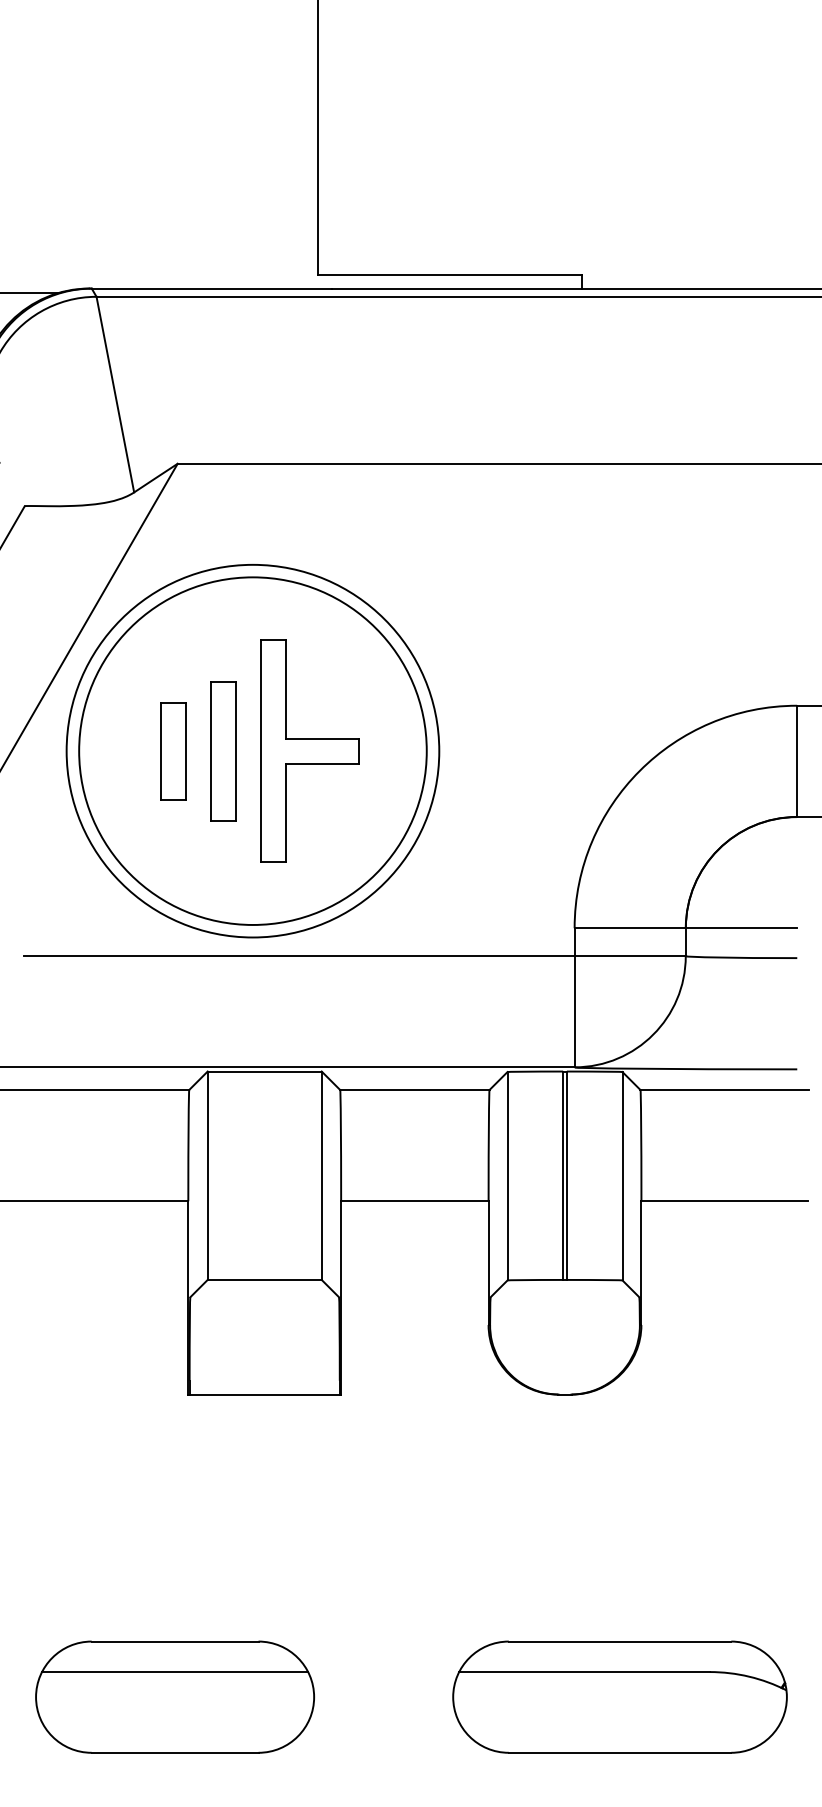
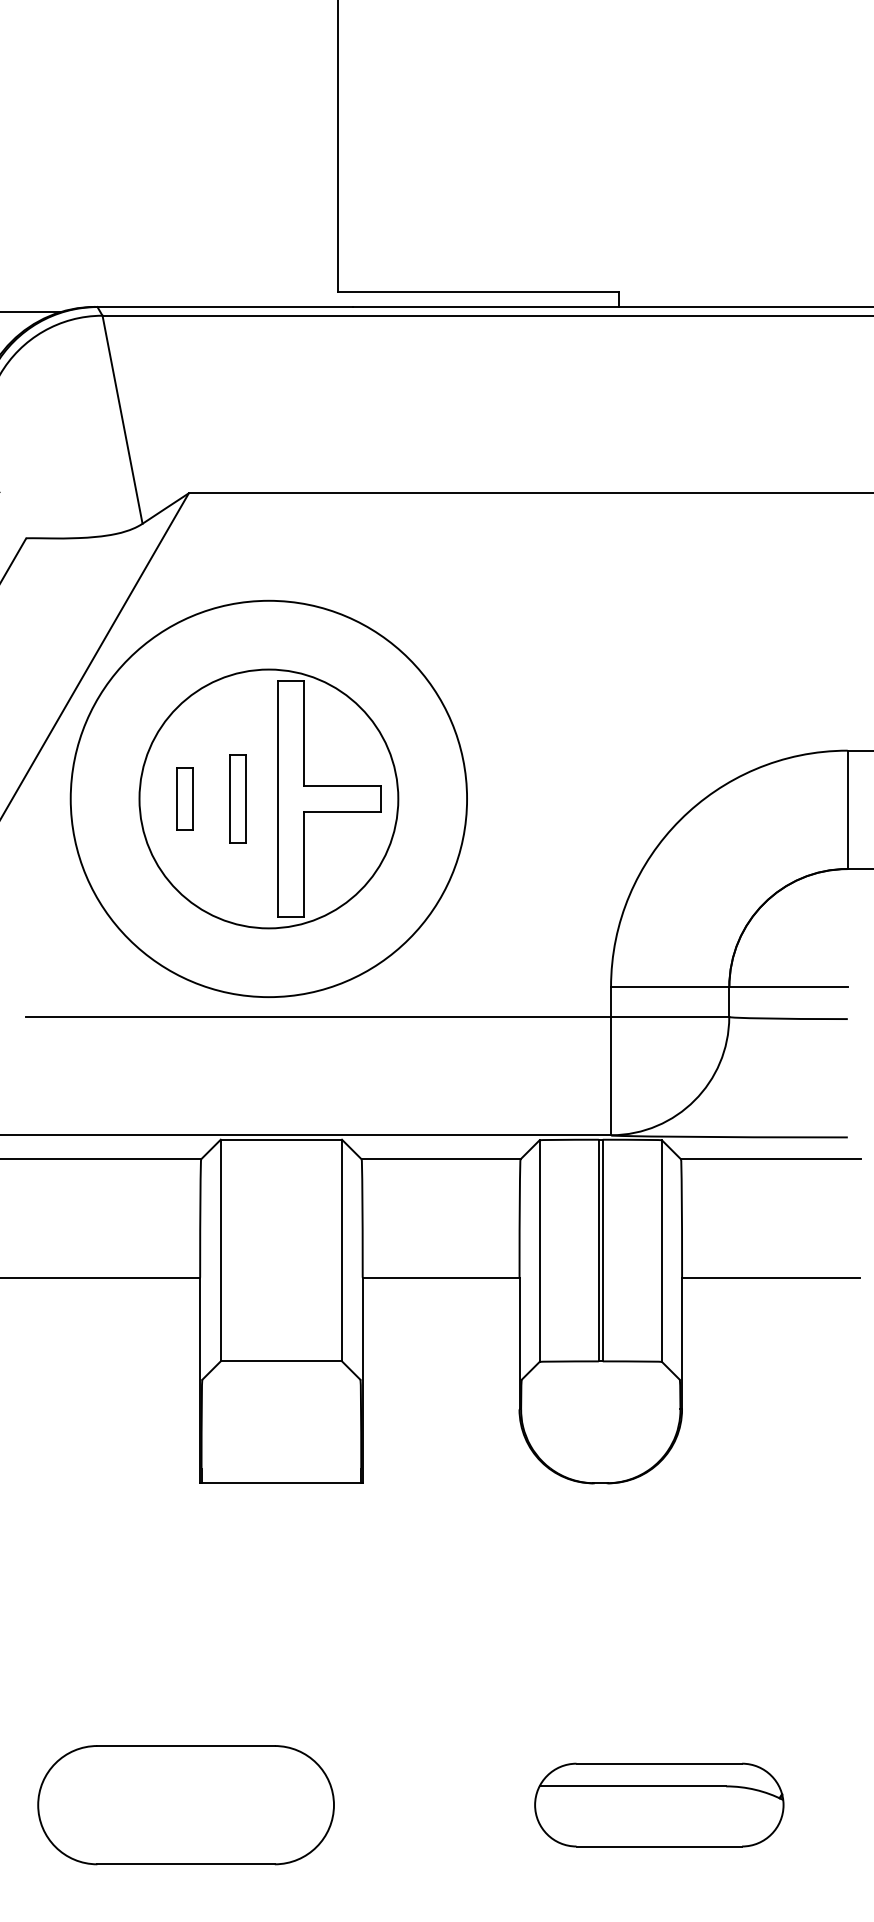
circle: (252, 750) -> (268, 798), size x0.7
part: (173, 751) -> (184, 799), size x0.6
part: (223, 751) -> (237, 799), size x0.6
line: (175, 1672) -> (186, 1778), removed
part: (619, 1696) -> (658, 1804), size x0.7

